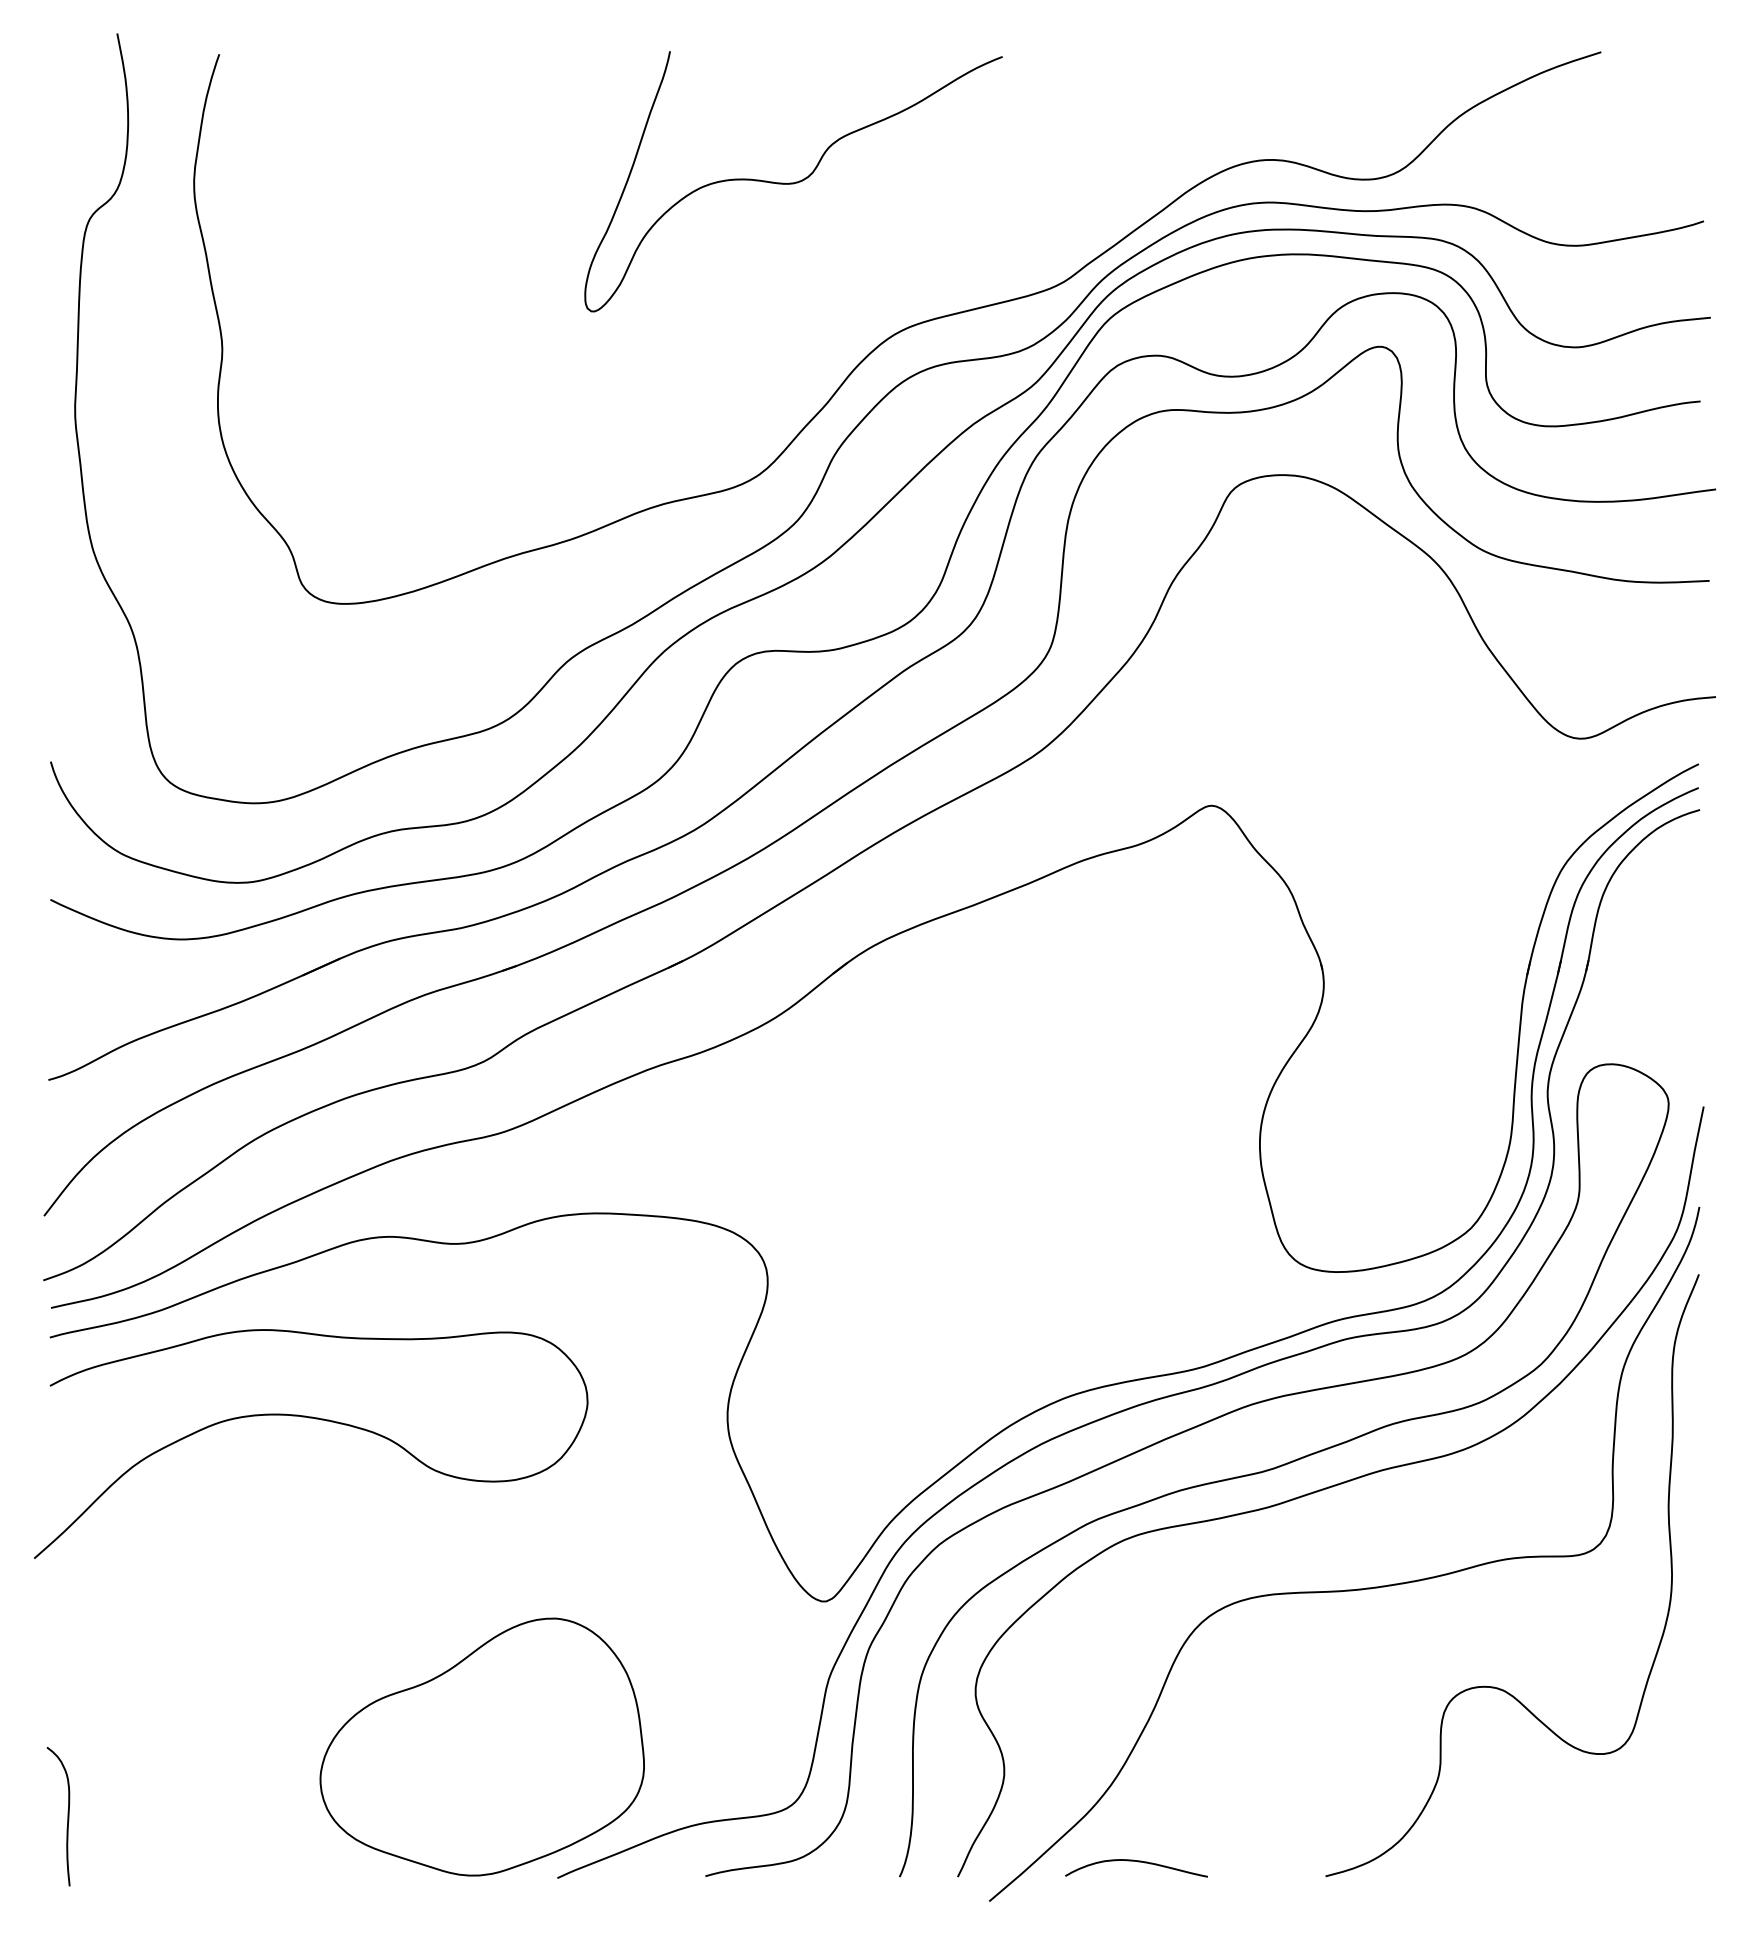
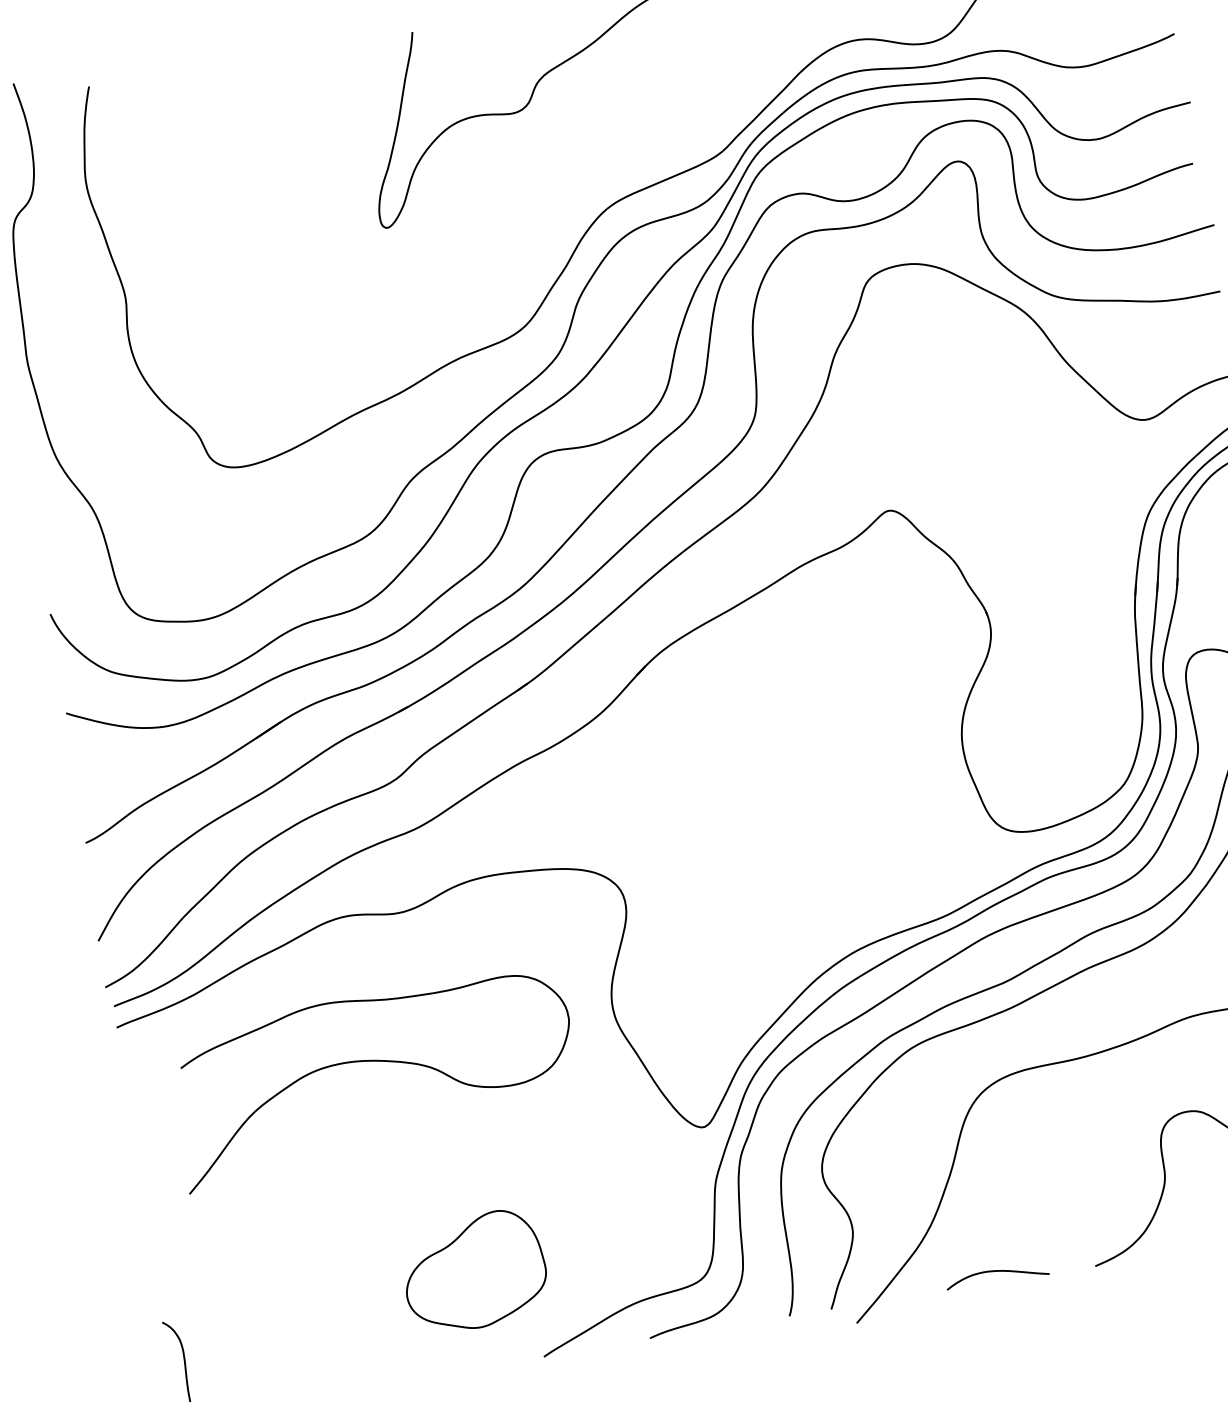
curve: (315, 1419) -> (375, 1061), moved
part: (481, 1746) -> (474, 1271), size x0.6
curve: (1138, 1862) -> (998, 1271), moved

